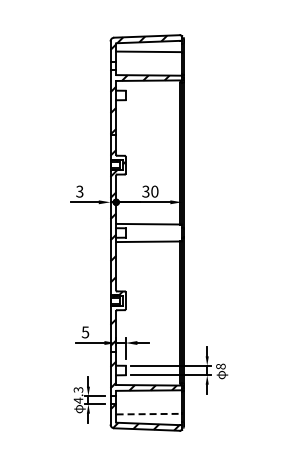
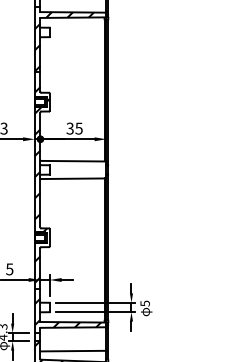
text: (154, 191) -> (78, 128), 30 -> 35
text: (220, 366) -> (144, 303), 8 -> 5
line: (149, 414) -> (73, 351), dashed -> solid

